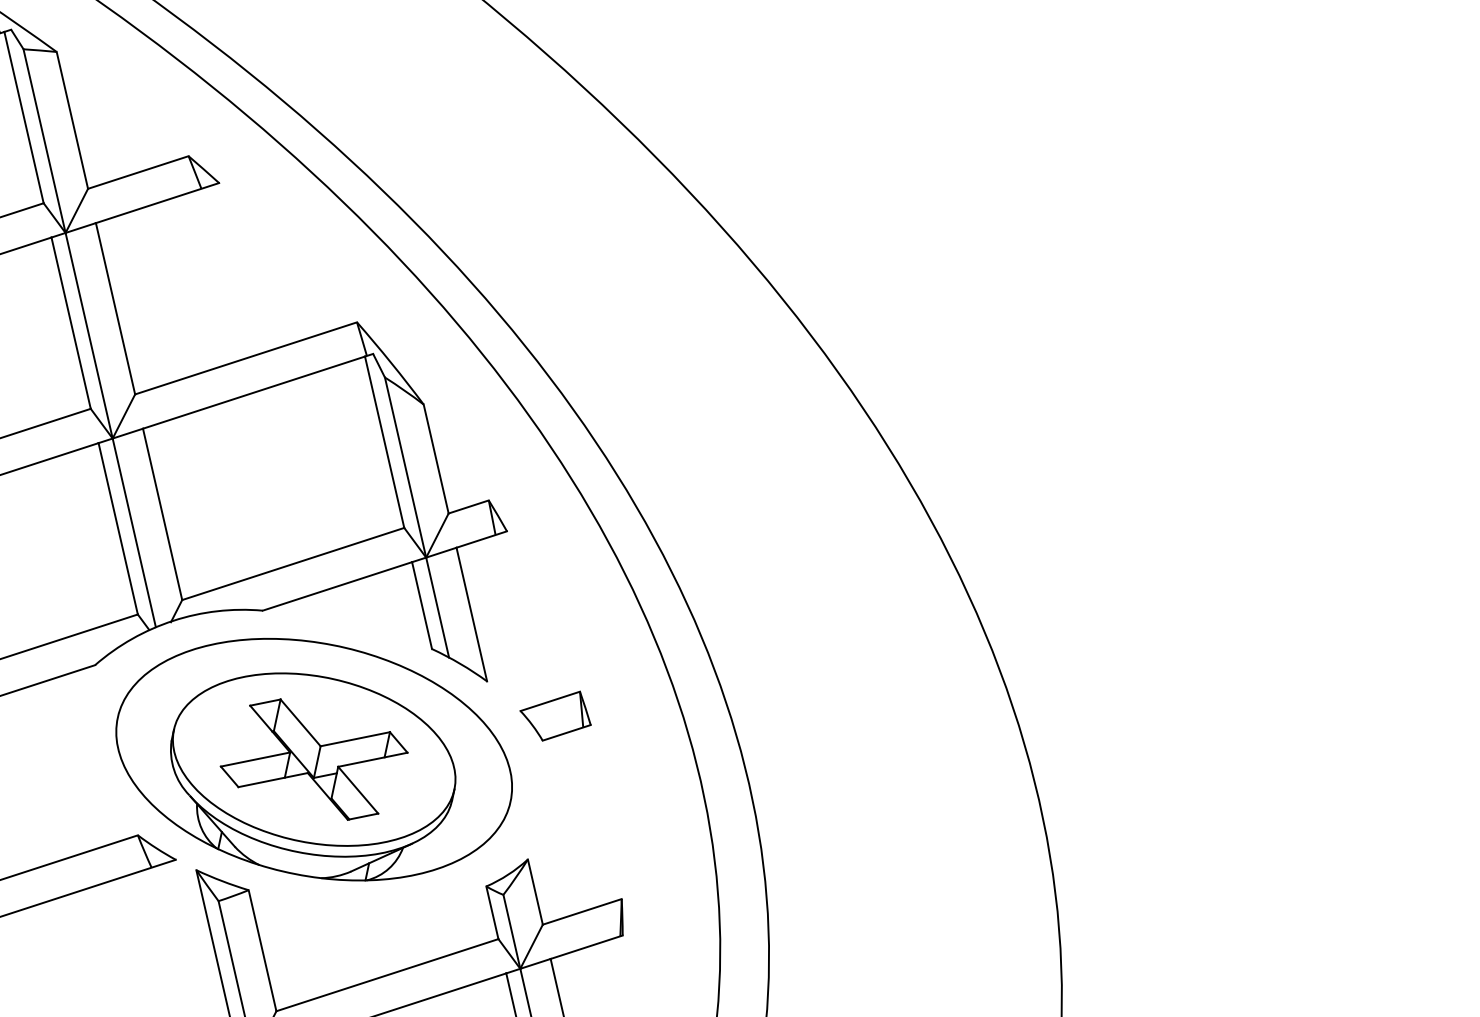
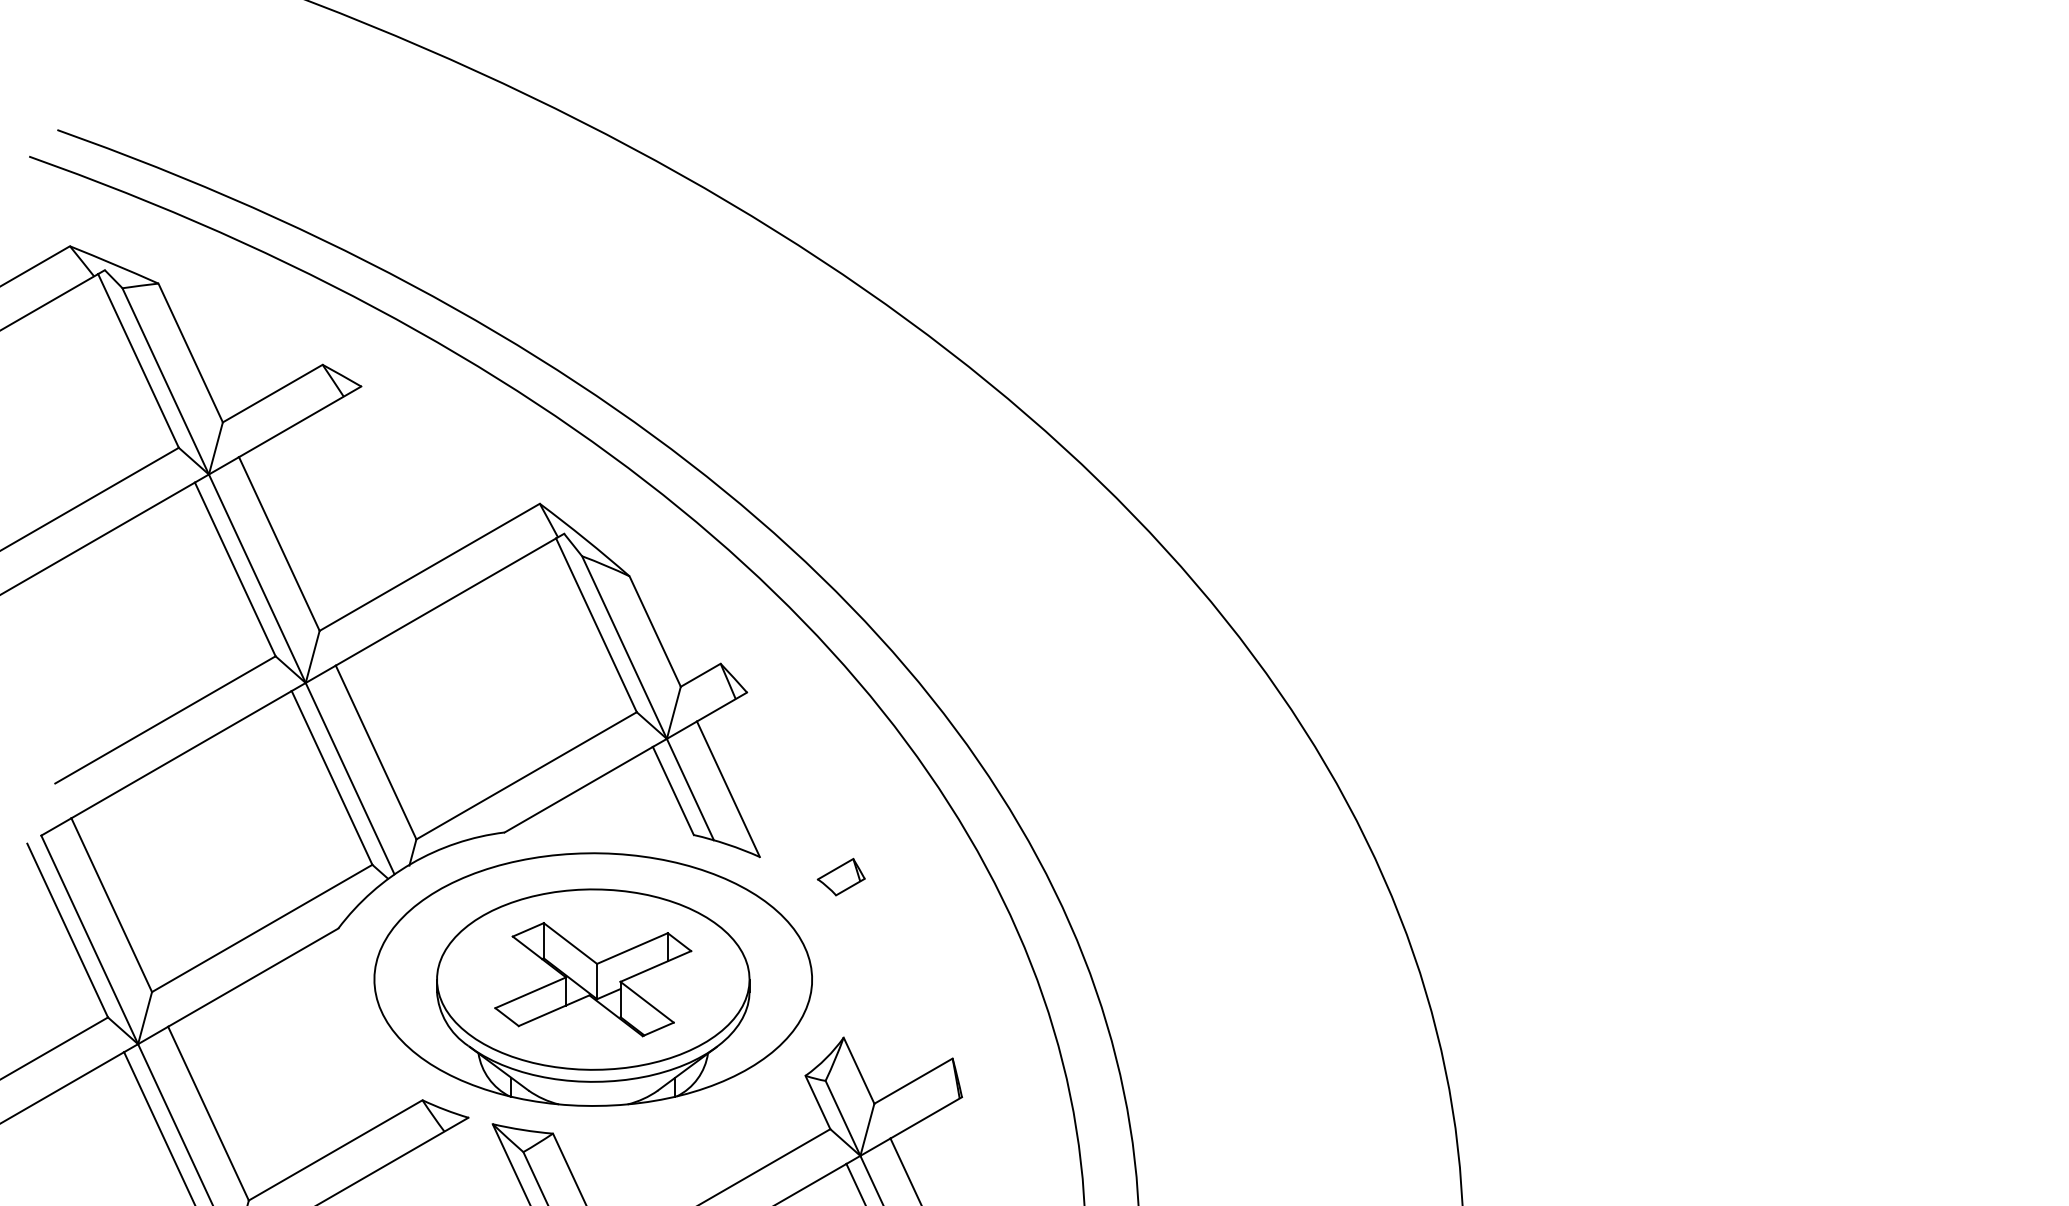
part: (556, 714) -> (841, 876), size x0.6

